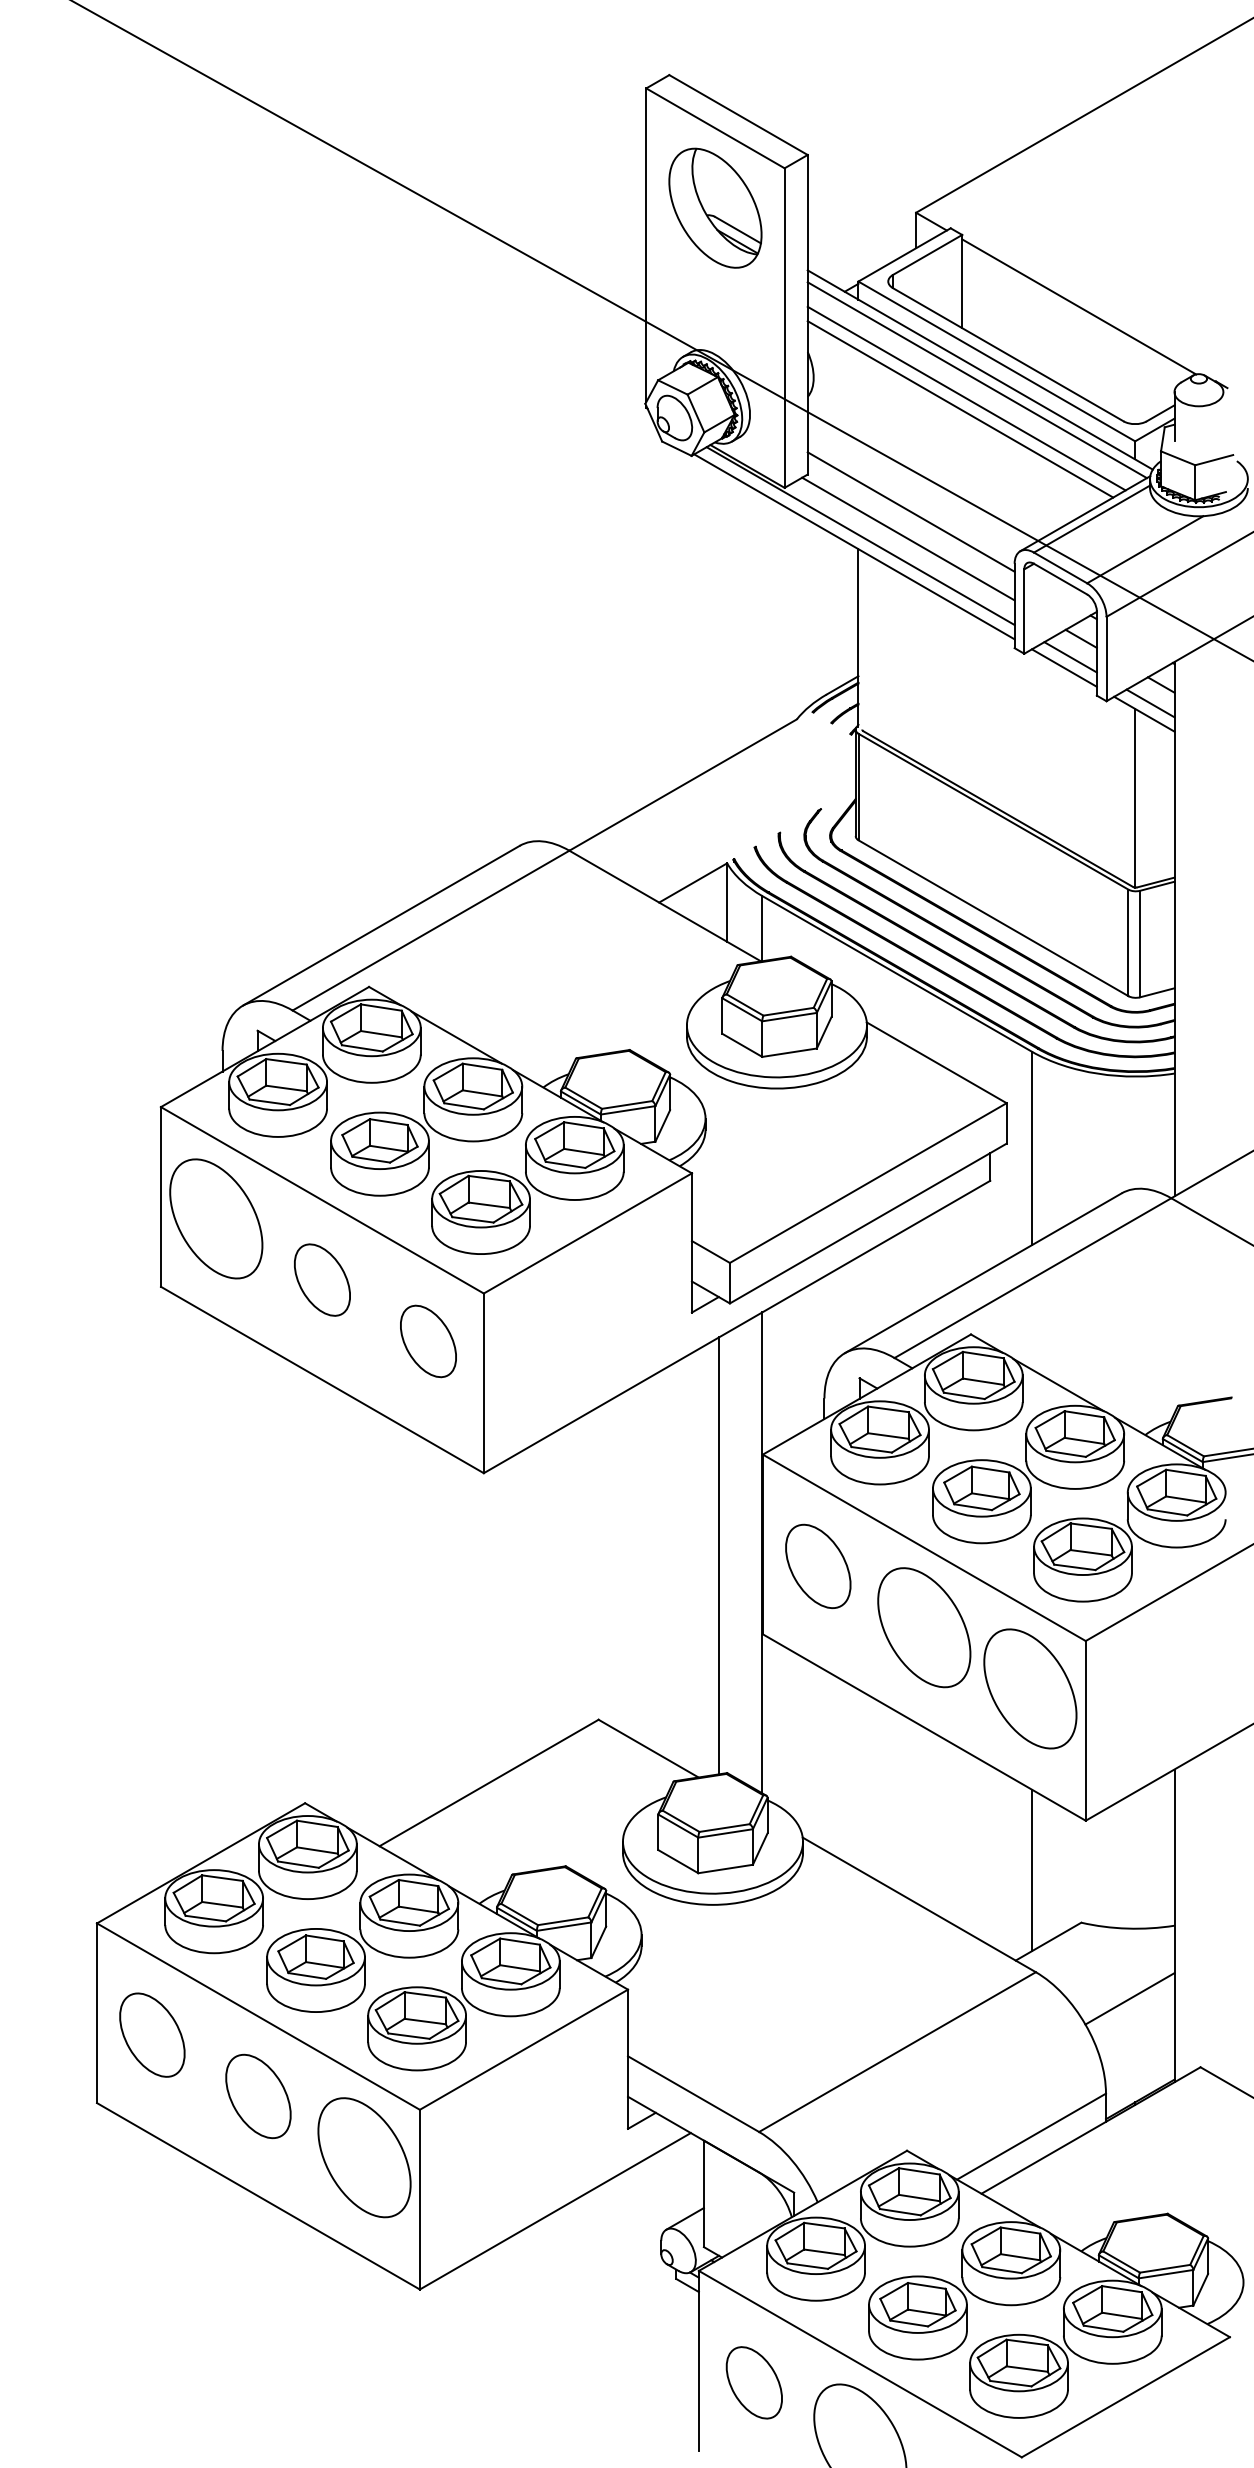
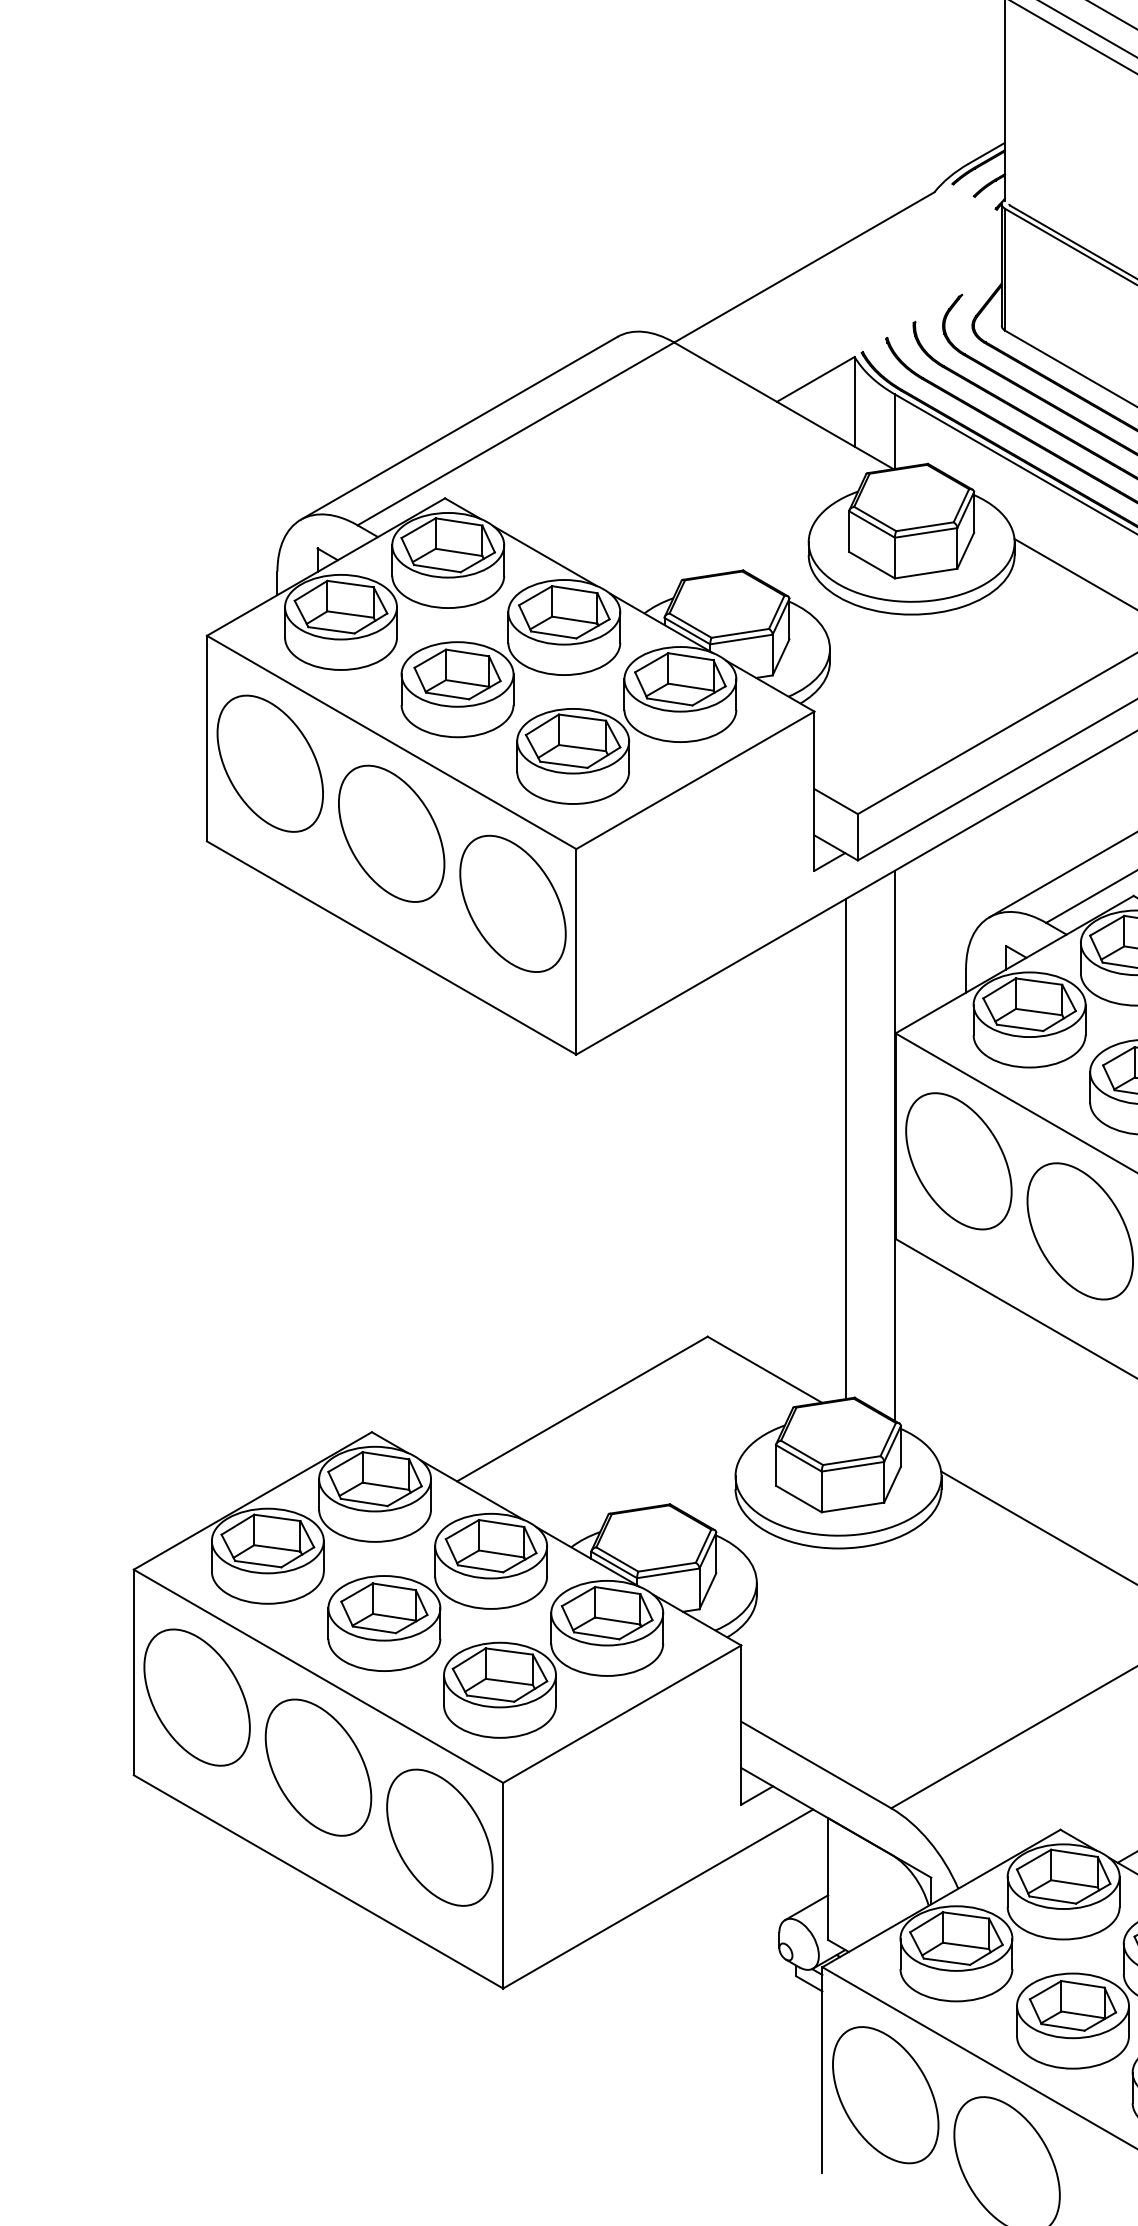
part: (322, 1279) -> (391, 833), size x1.67
part: (428, 1341) -> (513, 903), size x1.67
part: (818, 1566) -> (959, 1161), size x1.43
part: (152, 2034) -> (197, 1696), size x1.43
part: (258, 2096) -> (318, 1767), size x1.43
part: (754, 2382) -> (885, 2094), size x1.67

